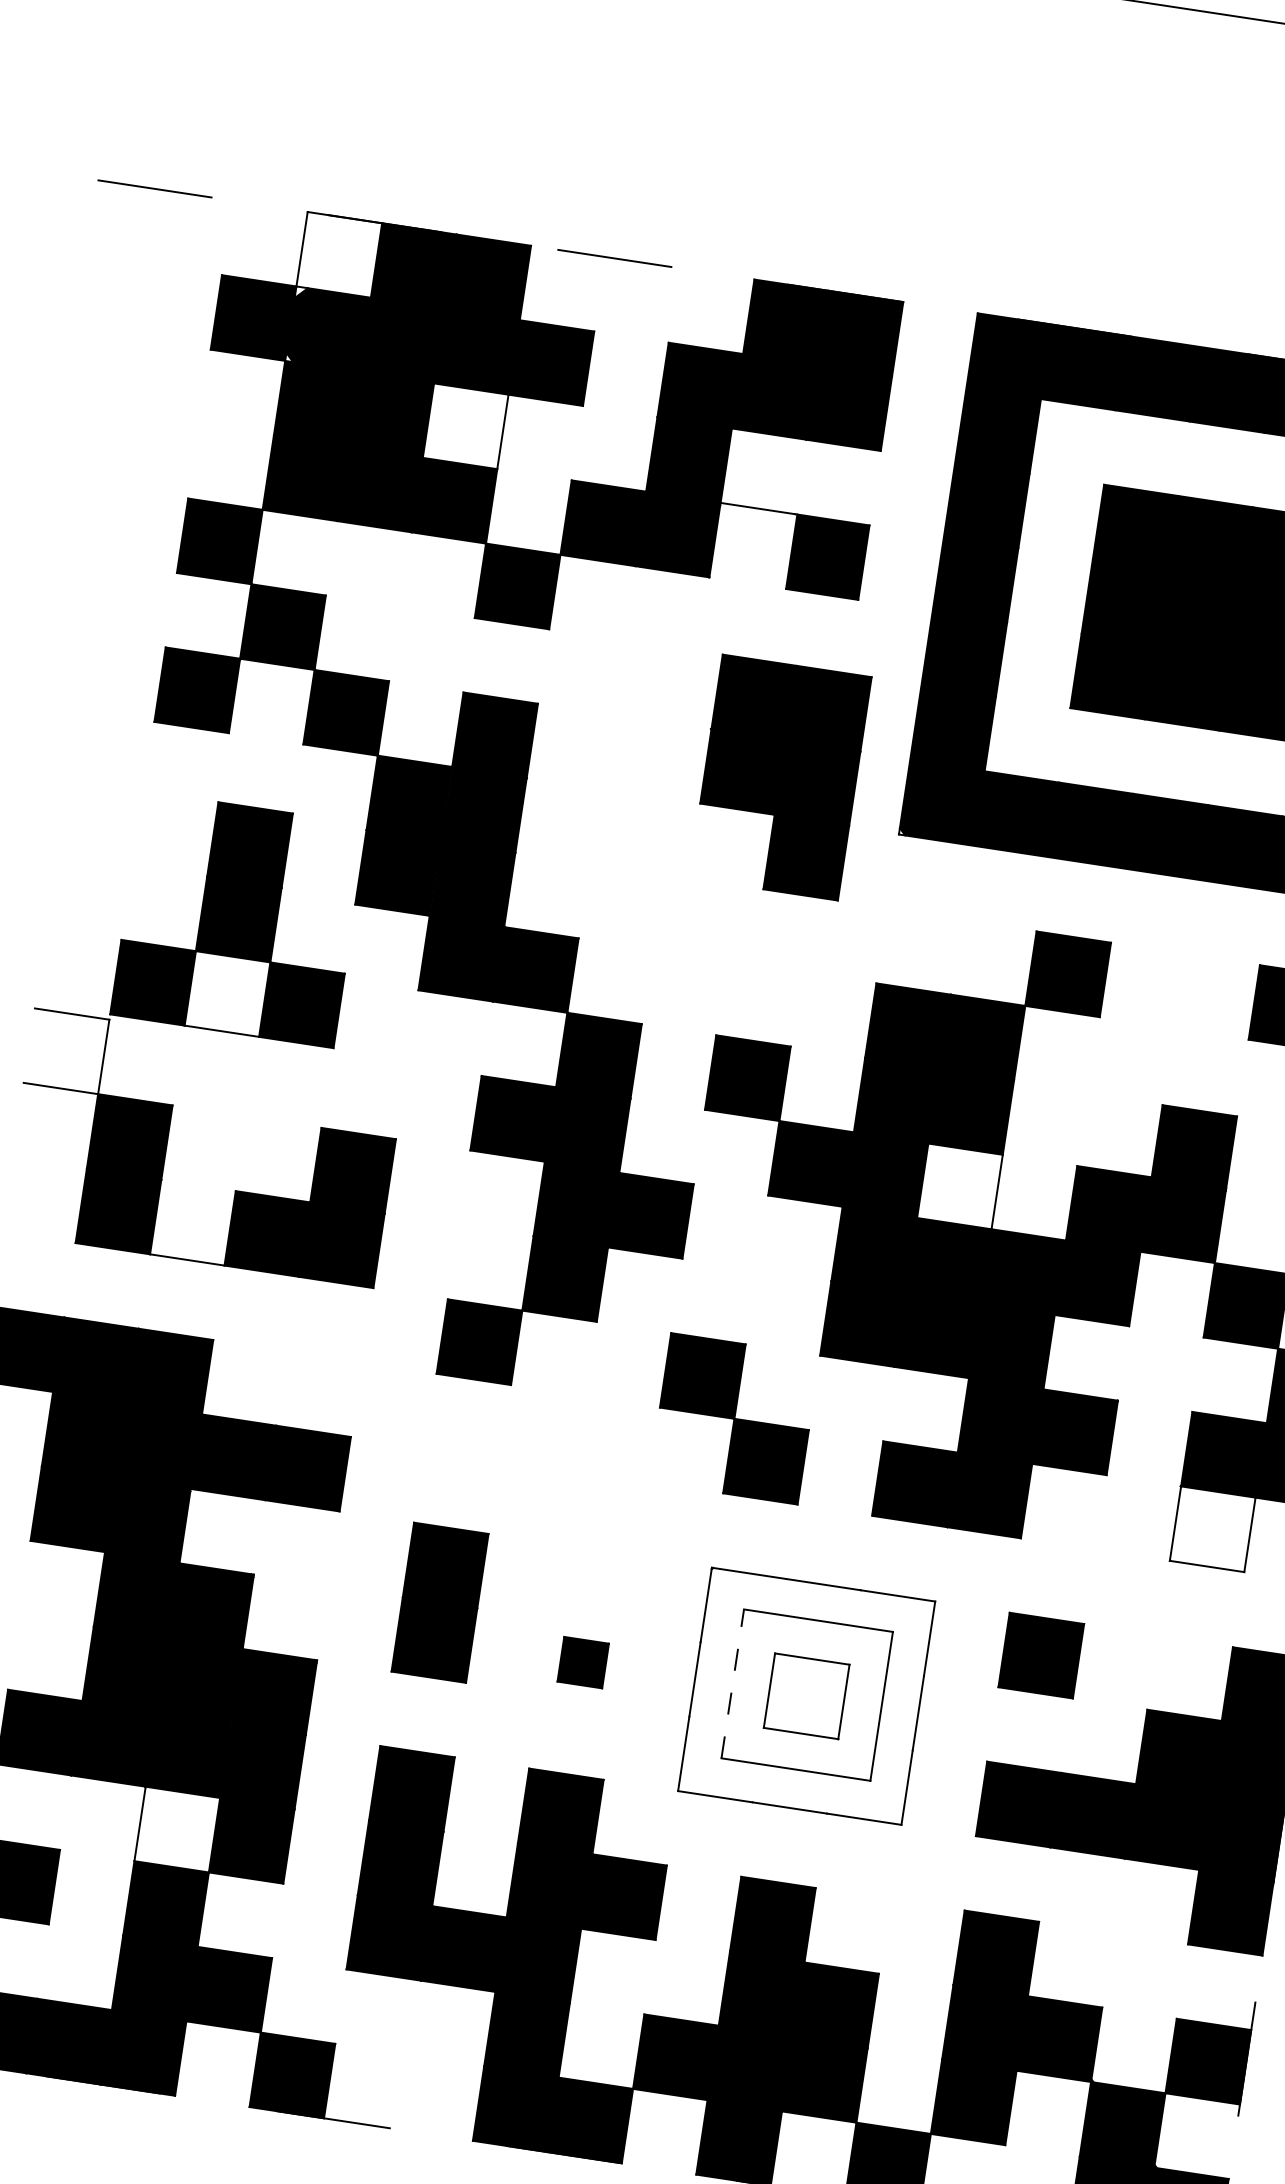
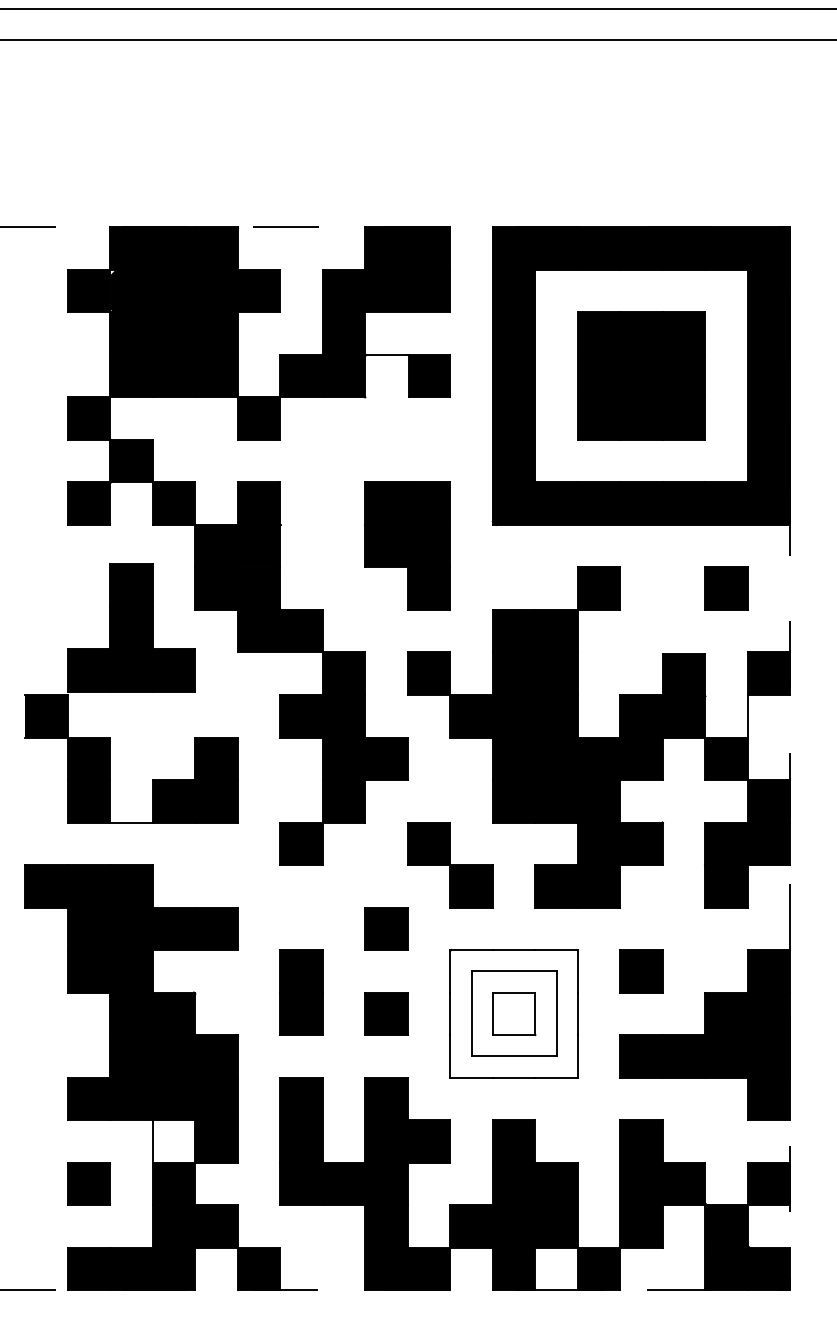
fill: (339, 254) -> (131, 248), added
fill: (465, 425) -> (216, 333), added
part: (779, 776) -> (407, 545), moved
fill: (227, 993) -> (131, 670), added
fill: (66, 1051) -> (46, 716), added
fill: (959, 1186) -> (556, 716), added
part: (605, 1513) -> (386, 928), added
fill: (1212, 1529) -> (726, 886), added
part: (583, 1661) -> (386, 1013), size x1.67
line: (732, 1684) -> (471, 1013), dashed -> solid

